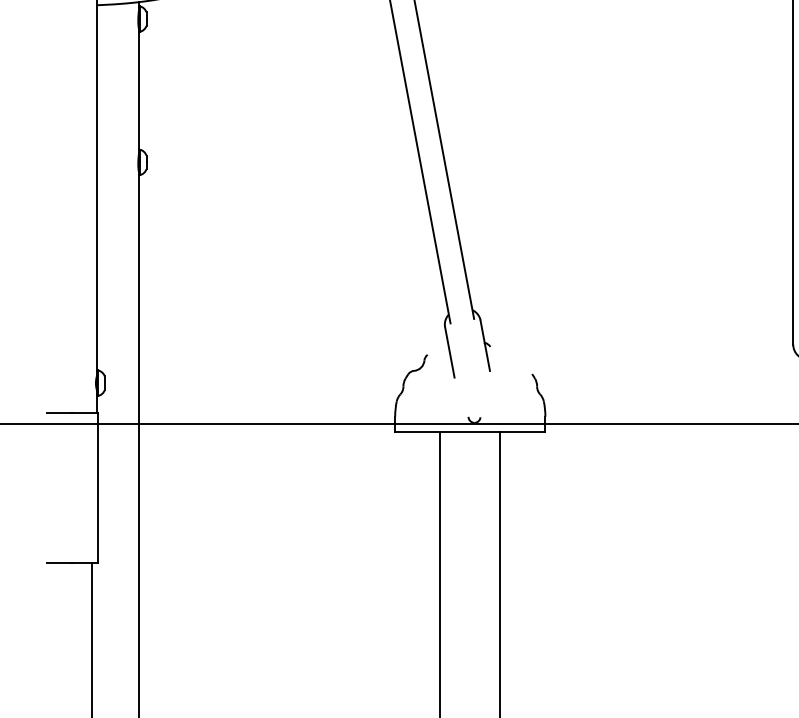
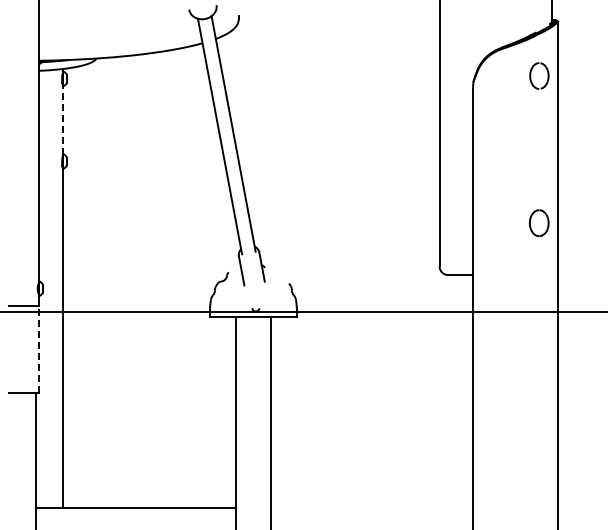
line: (138, 89) -> (62, 119), solid -> dashed
line: (97, 486) -> (38, 348), solid -> dashed

